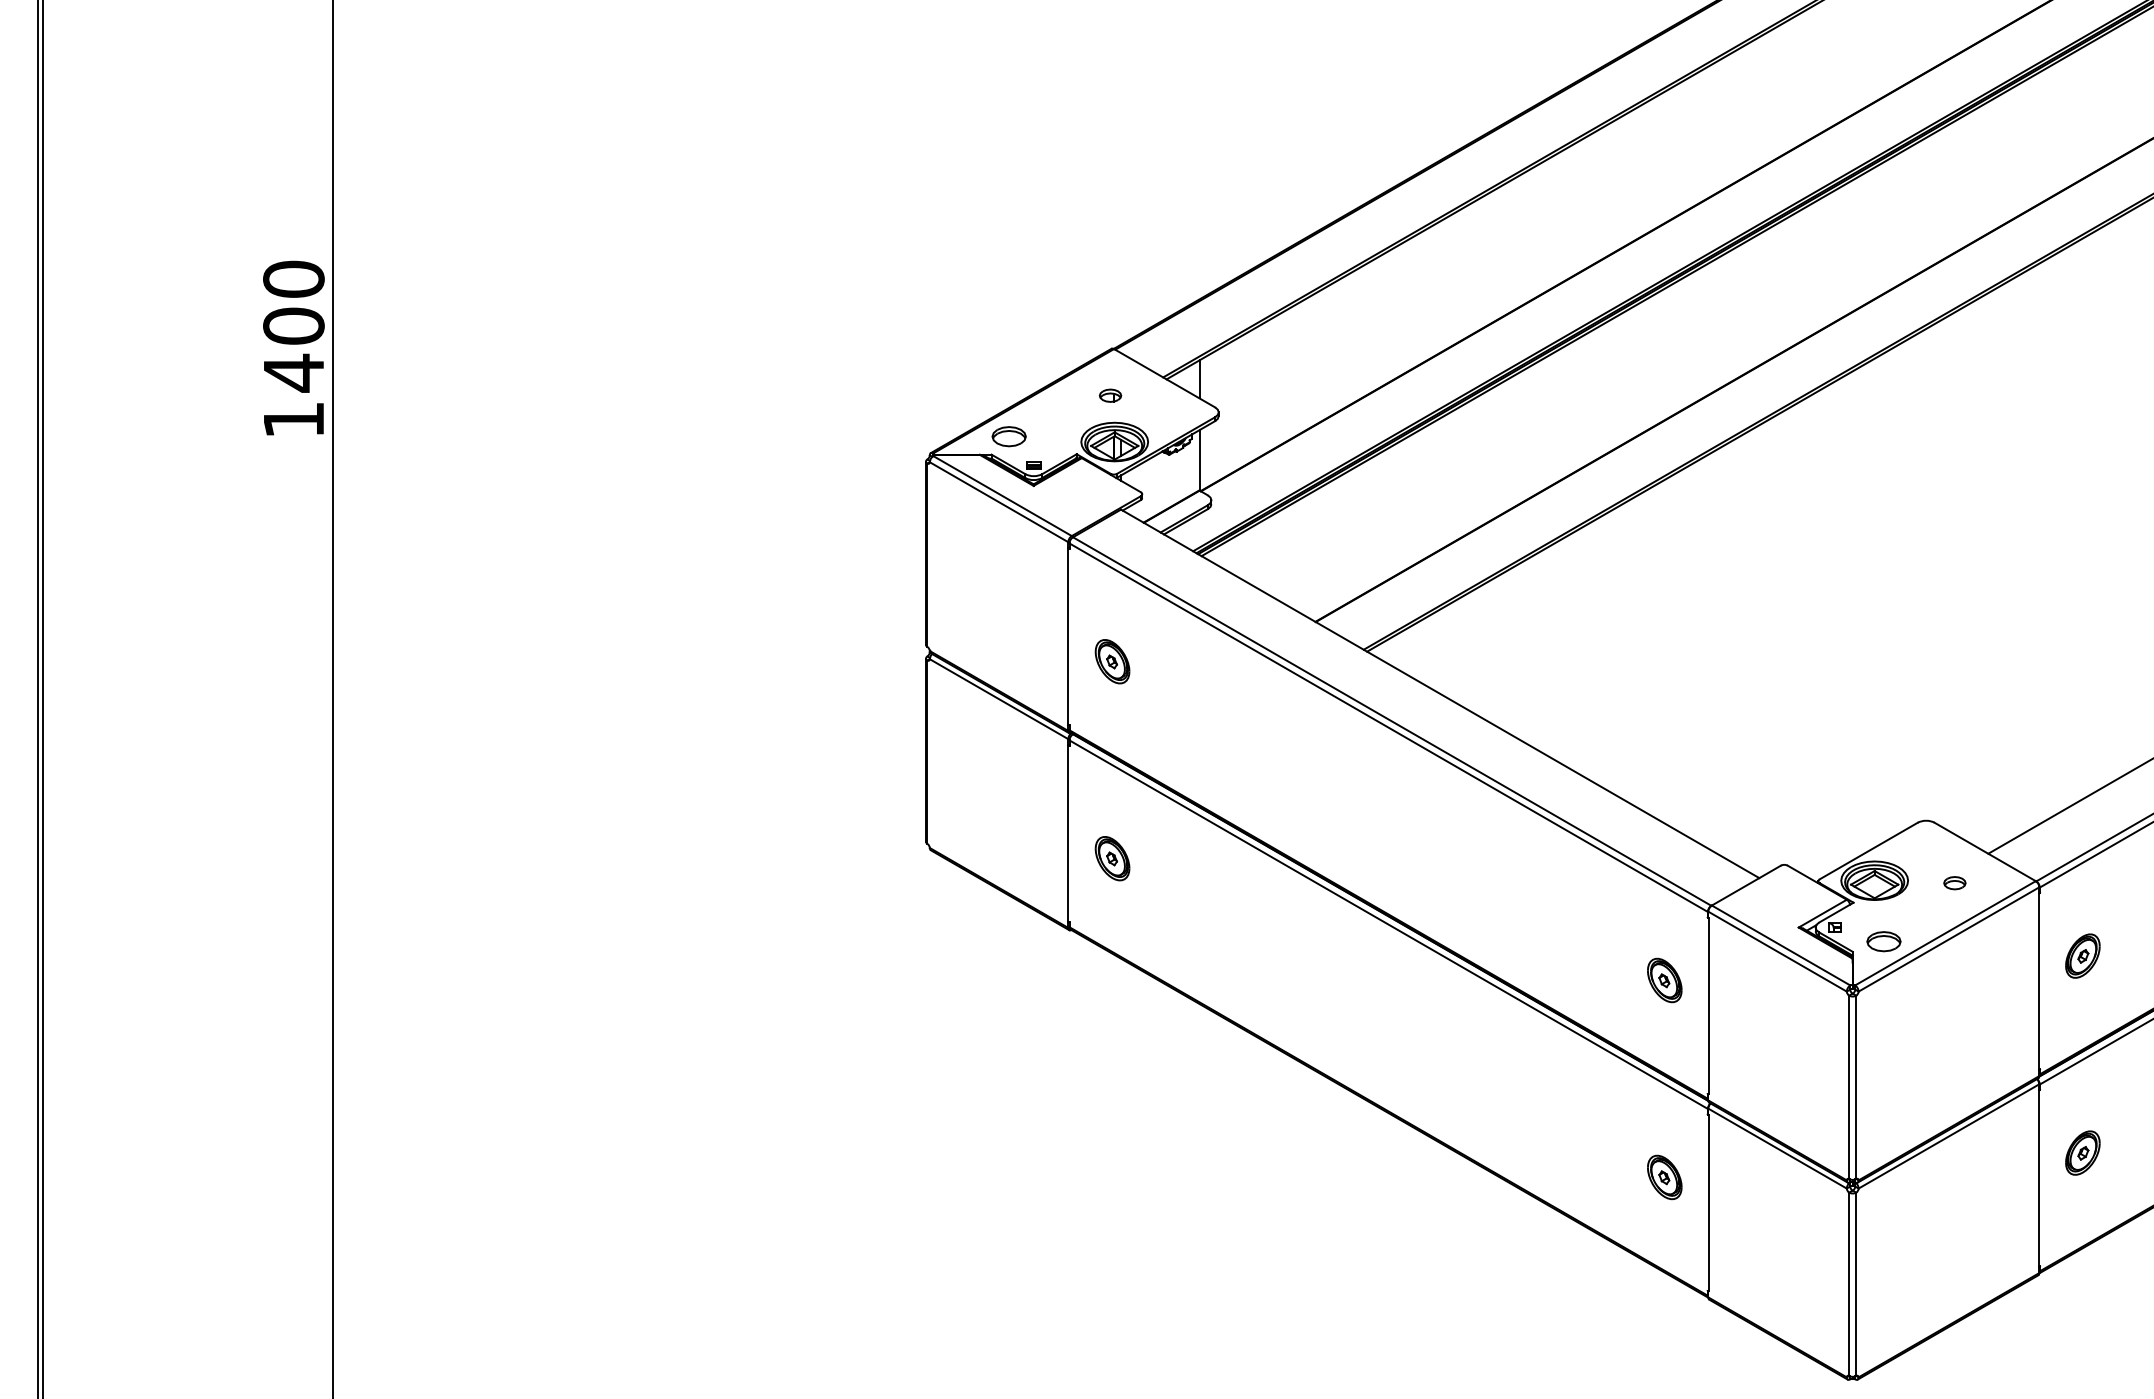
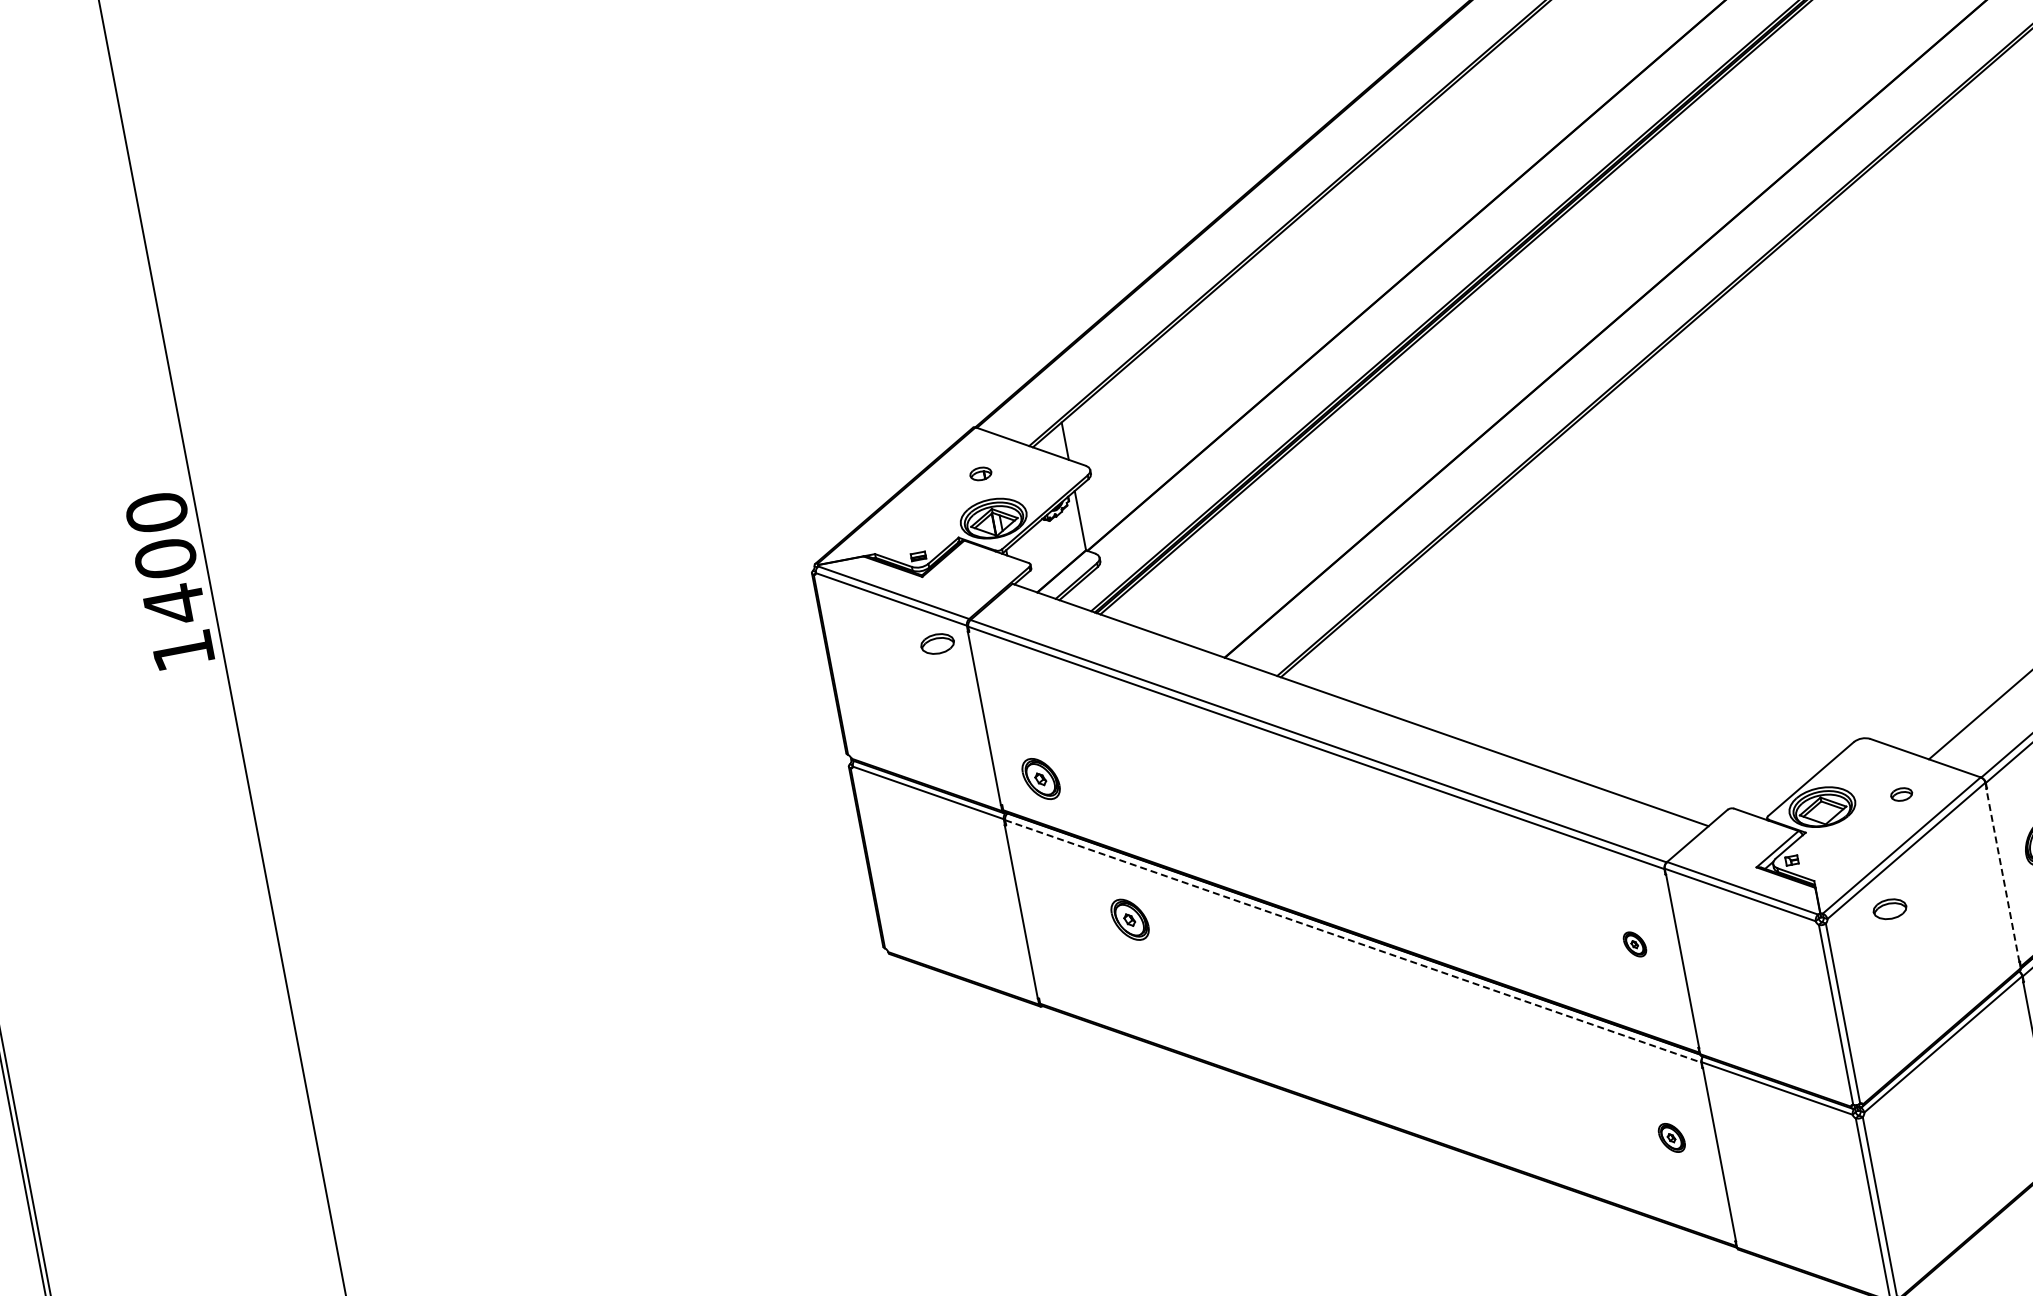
part: (1008, 436) -> (936, 643), moved
part: (1112, 661) -> (1041, 778), moved
part: (1112, 858) -> (1130, 919), moved
line: (1388, 924) -> (1353, 941), solid -> dashed
part: (1883, 941) -> (1889, 909), moved
part: (1664, 980) -> (1634, 944), size x0.6
line: (2039, 981) -> (2003, 875), solid -> dashed
part: (1664, 1177) -> (1671, 1138), size x0.7

